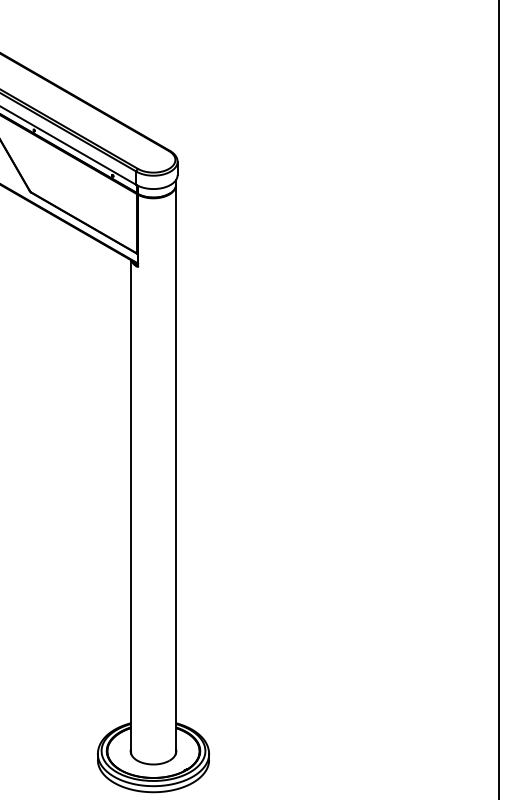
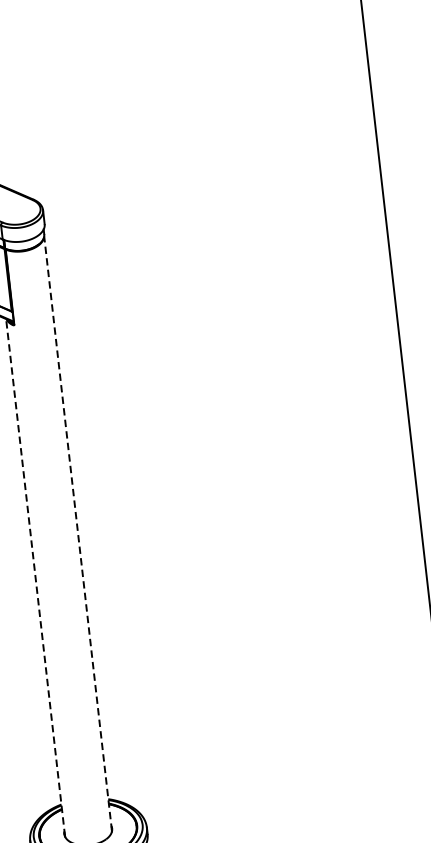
line: (175, 469) -> (77, 533), solid -> dashed
line: (131, 506) -> (35, 577), solid -> dashed

